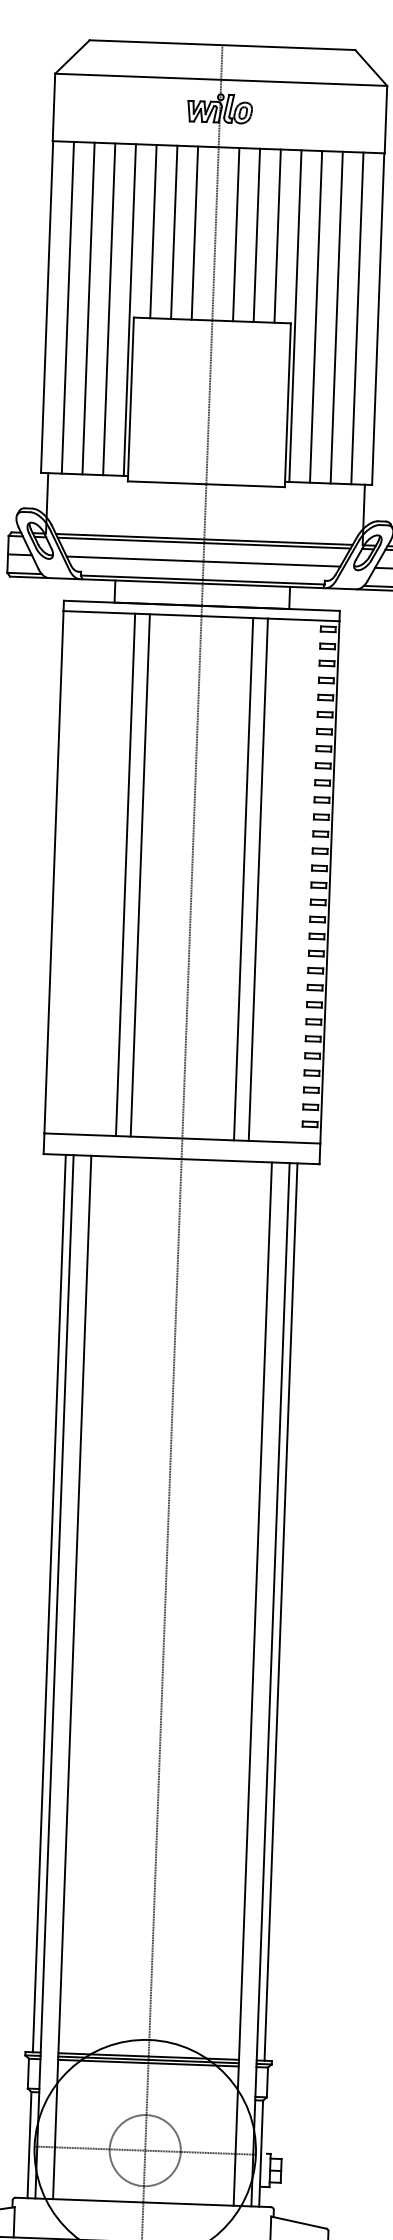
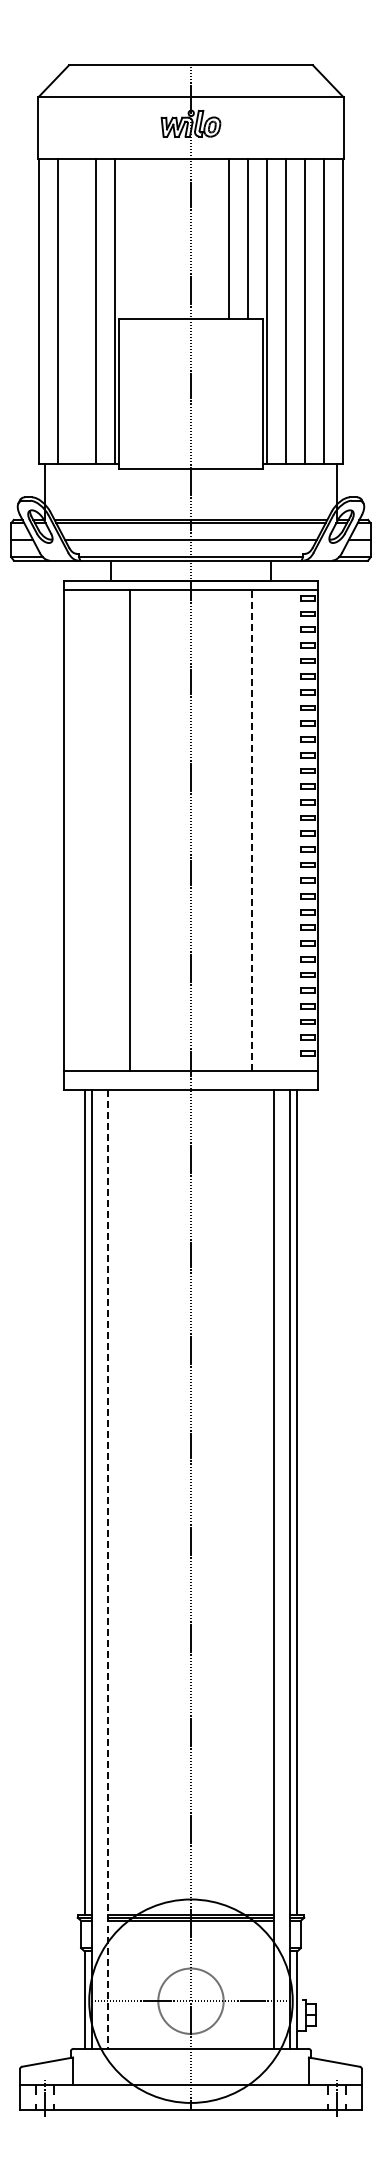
line: (153, 231) -> (133, 238), removed
line: (174, 231) -> (153, 238), removed
line: (195, 232) -> (172, 238), removed
line: (235, 234) -> (209, 238), removed
line: (88, 308) -> (76, 311), removed
line: (140, 875) -> (143, 830), removed
line: (243, 879) -> (238, 830), removed
line: (258, 879) -> (252, 830), solid -> dashed
line: (71, 1677) -> (107, 1569), solid -> dashed

